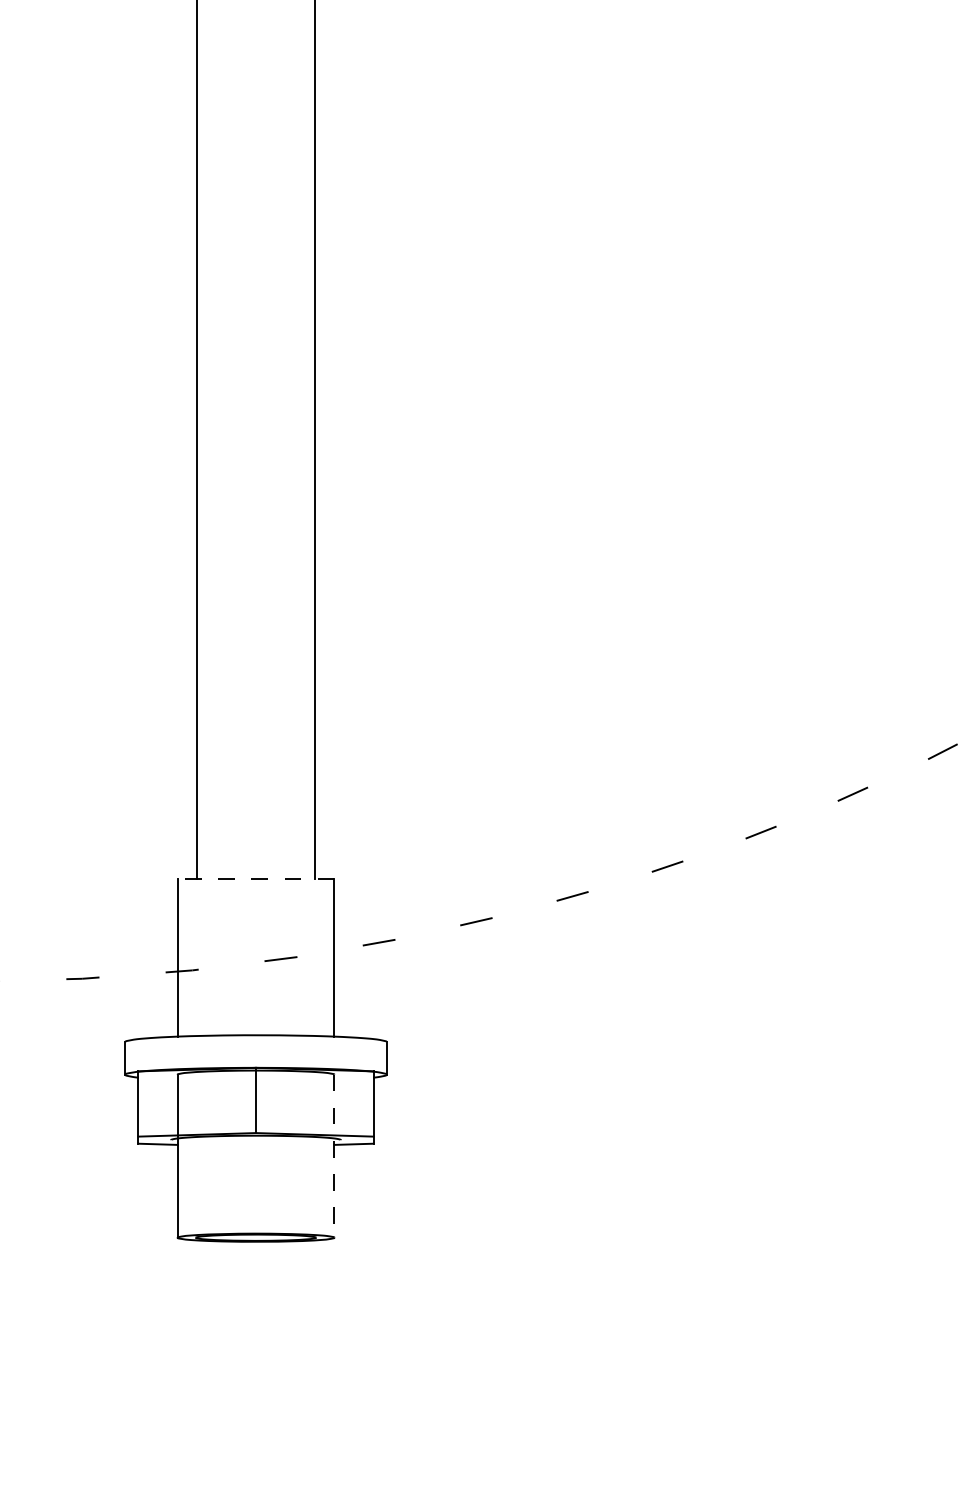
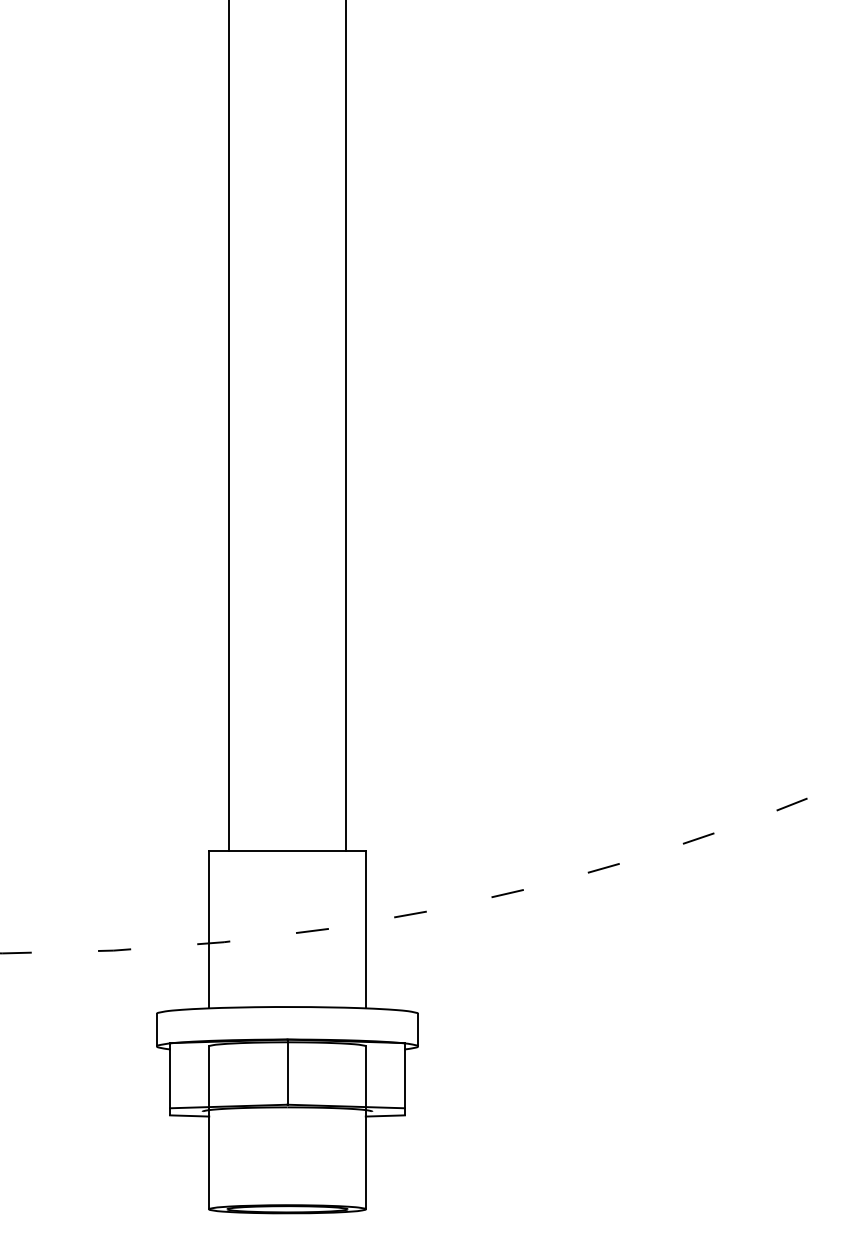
line: (255, 878) -> (287, 850), dashed -> solid
line: (334, 1156) -> (365, 1128), dashed -> solid

